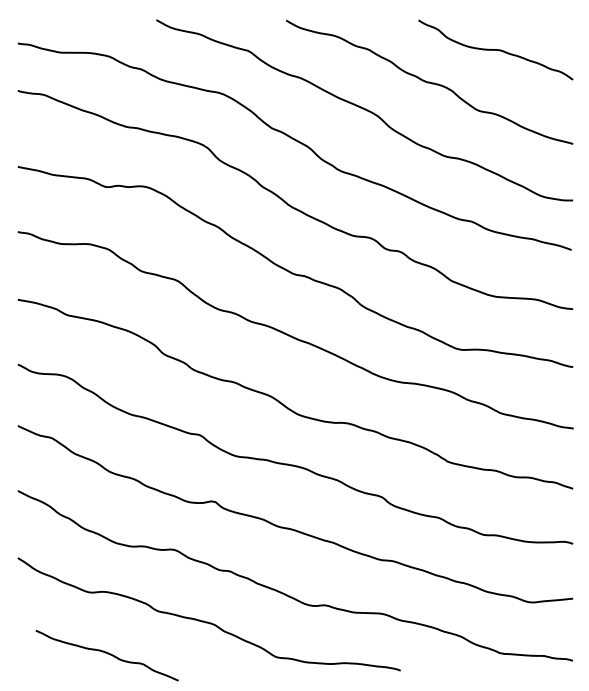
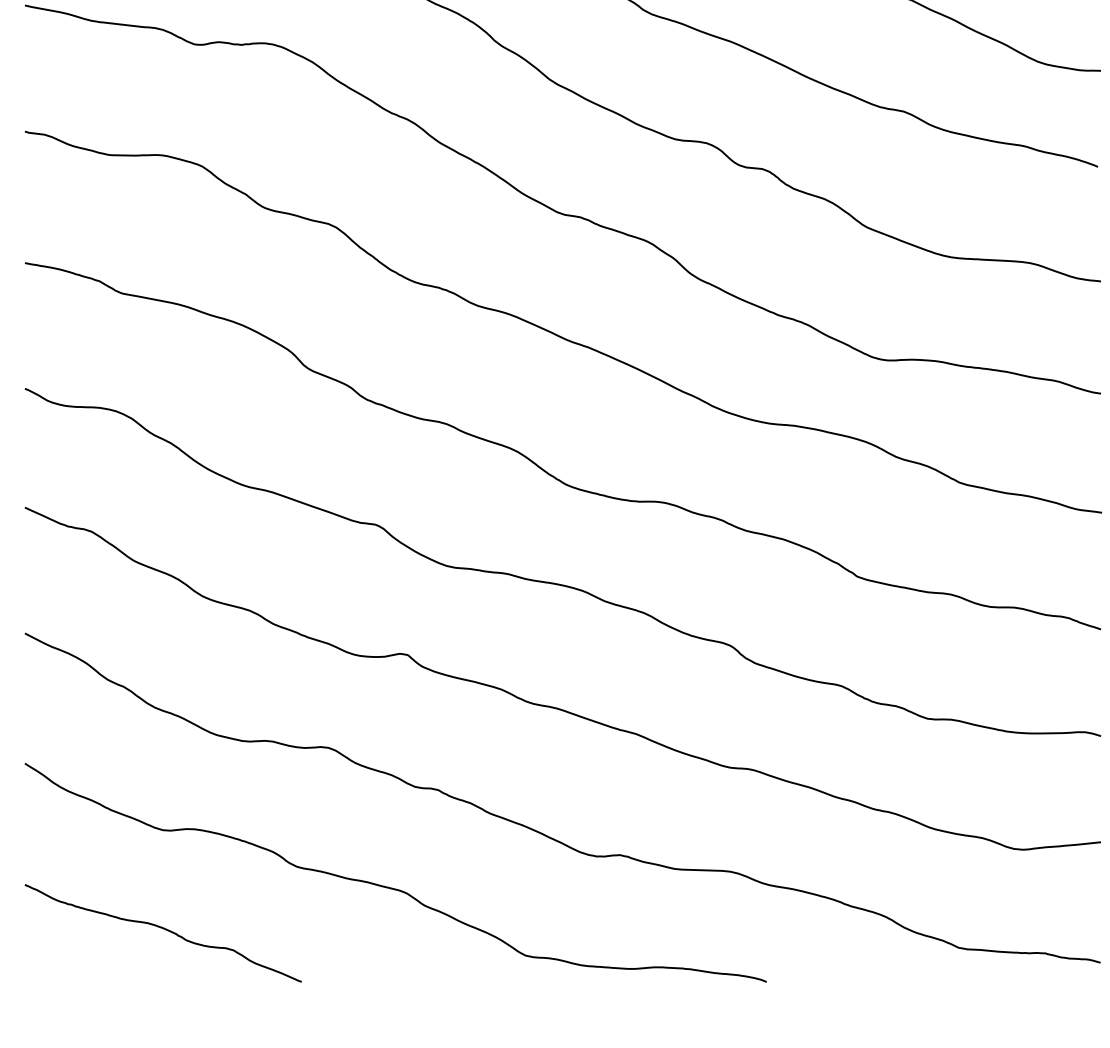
curve: (107, 654) -> (163, 931), moved

